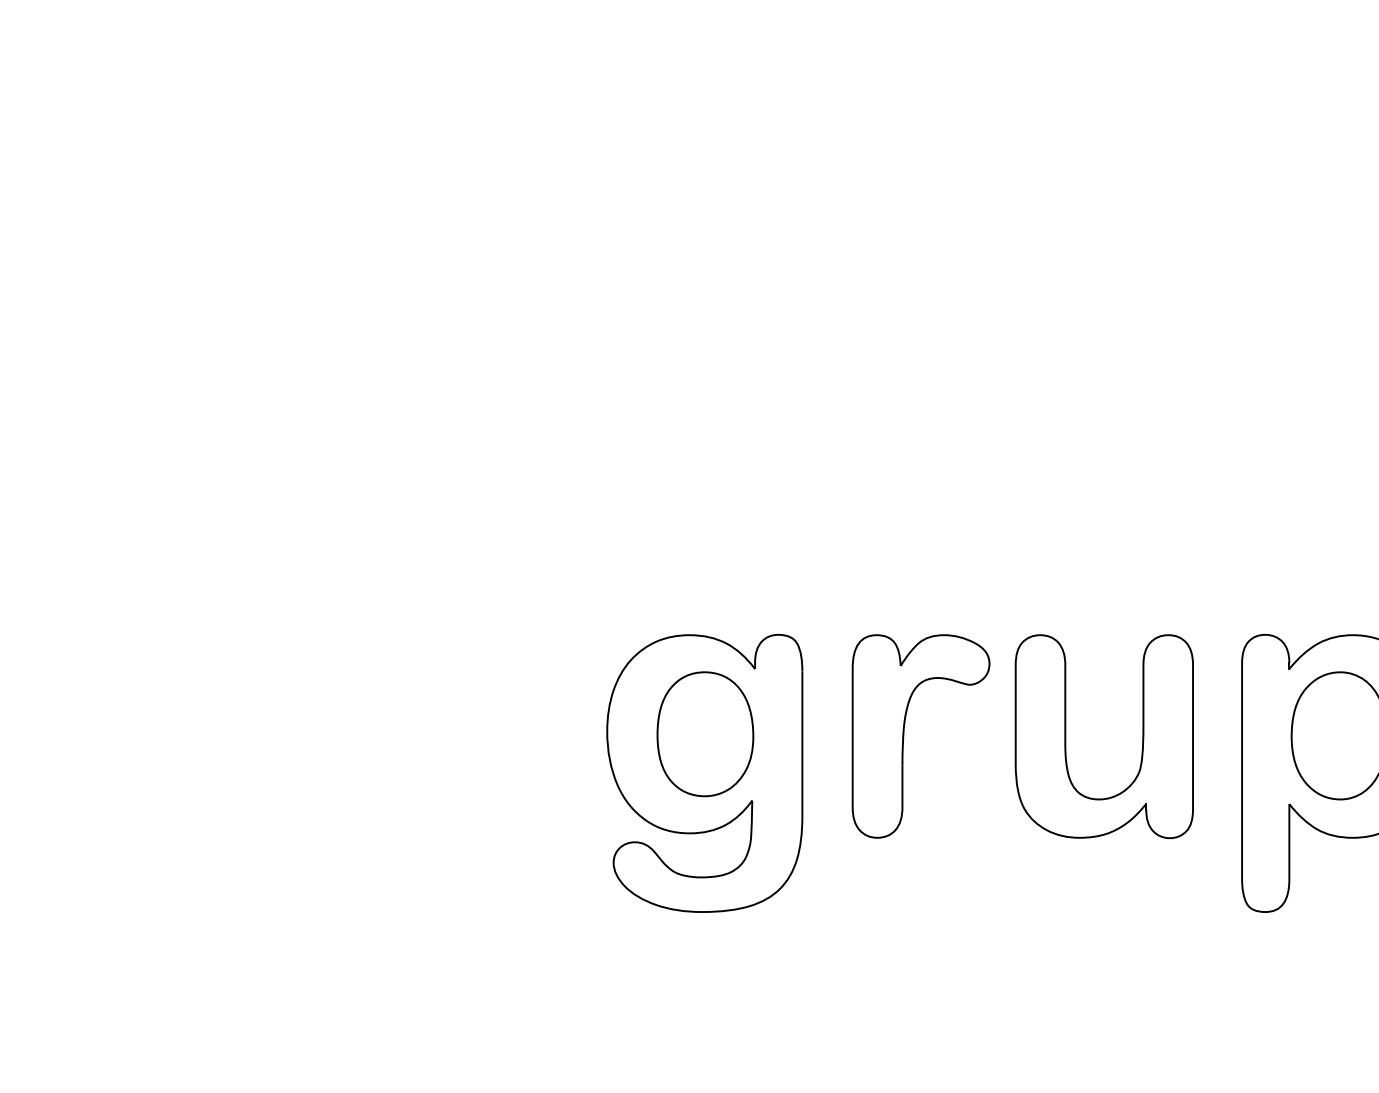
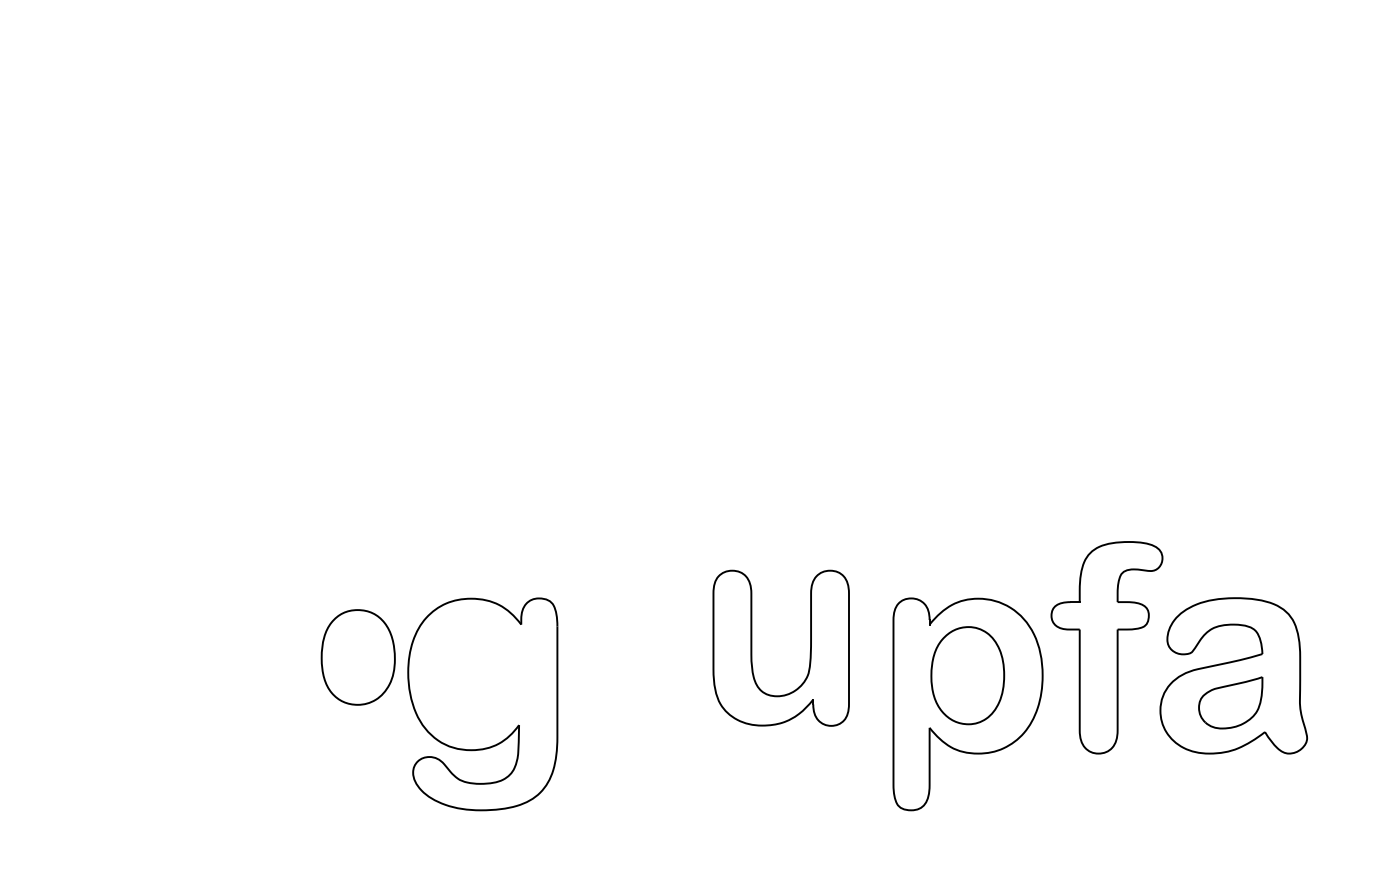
part: (704, 734) -> (357, 657), moved
part: (904, 735) -> (635, 675), removed
part: (1066, 735) -> (752, 647), moved

